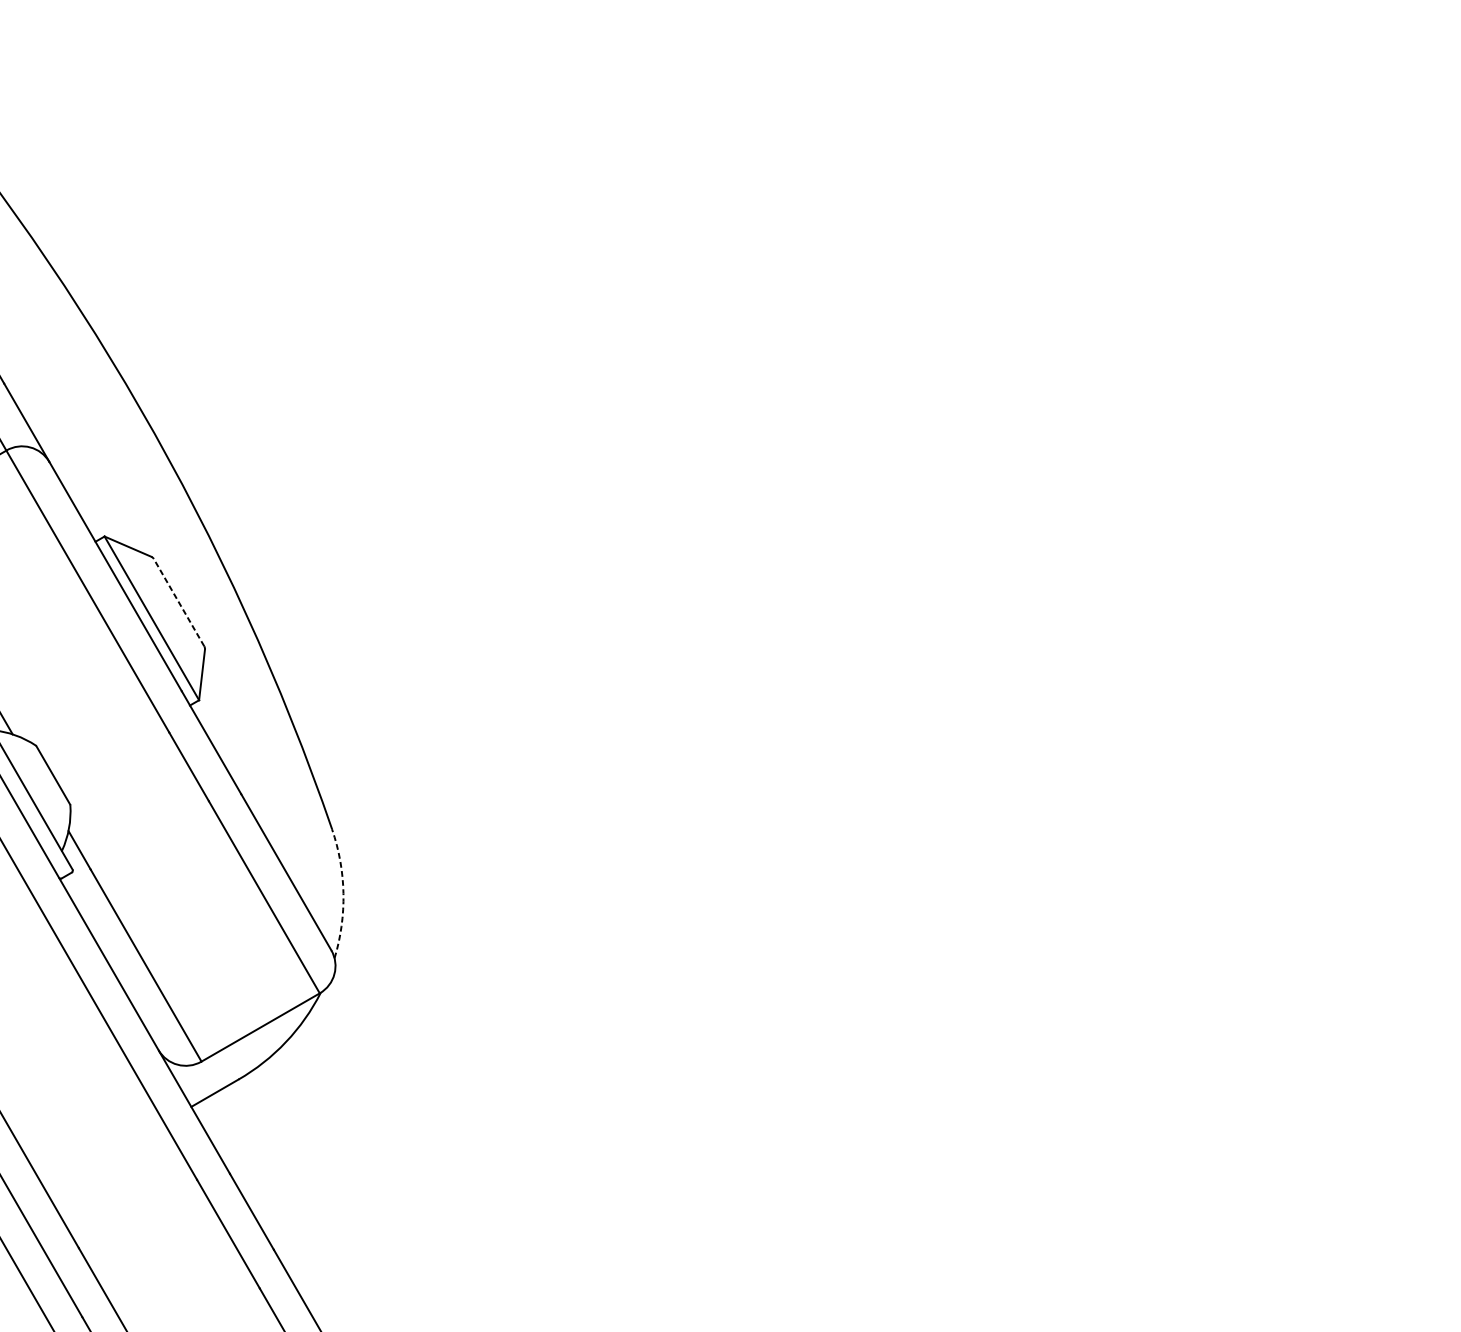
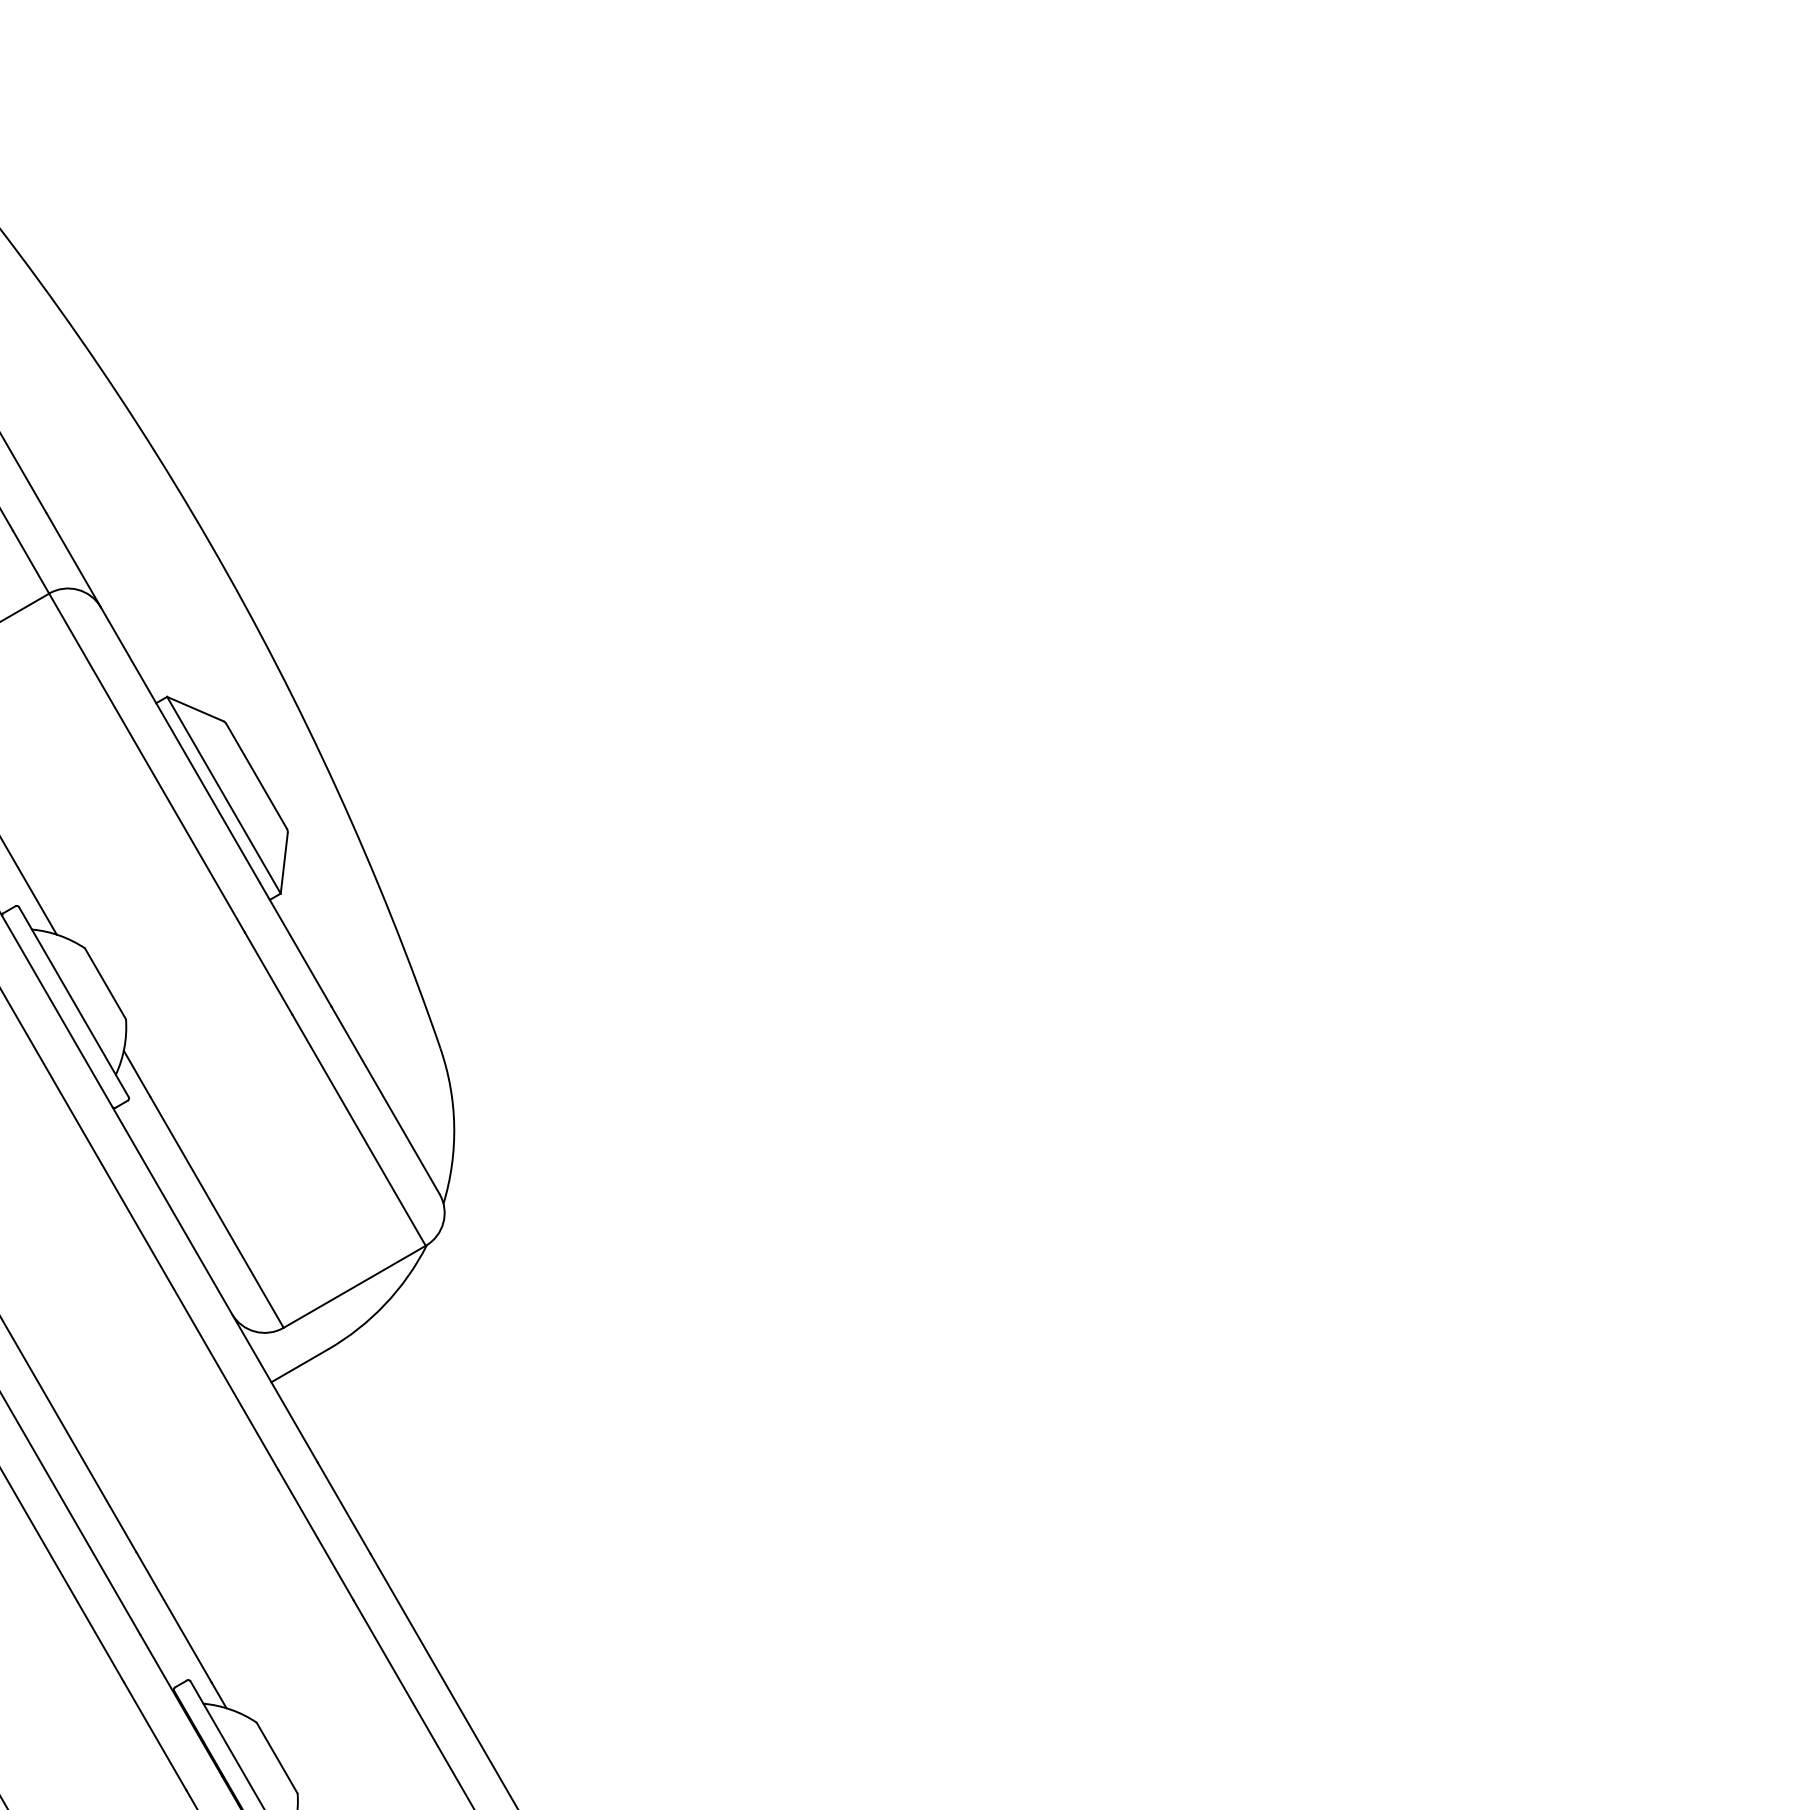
line: (178, 602) -> (256, 776), dashed -> solid
arc: (343, 893) -> (454, 1125), dashed -> solid

